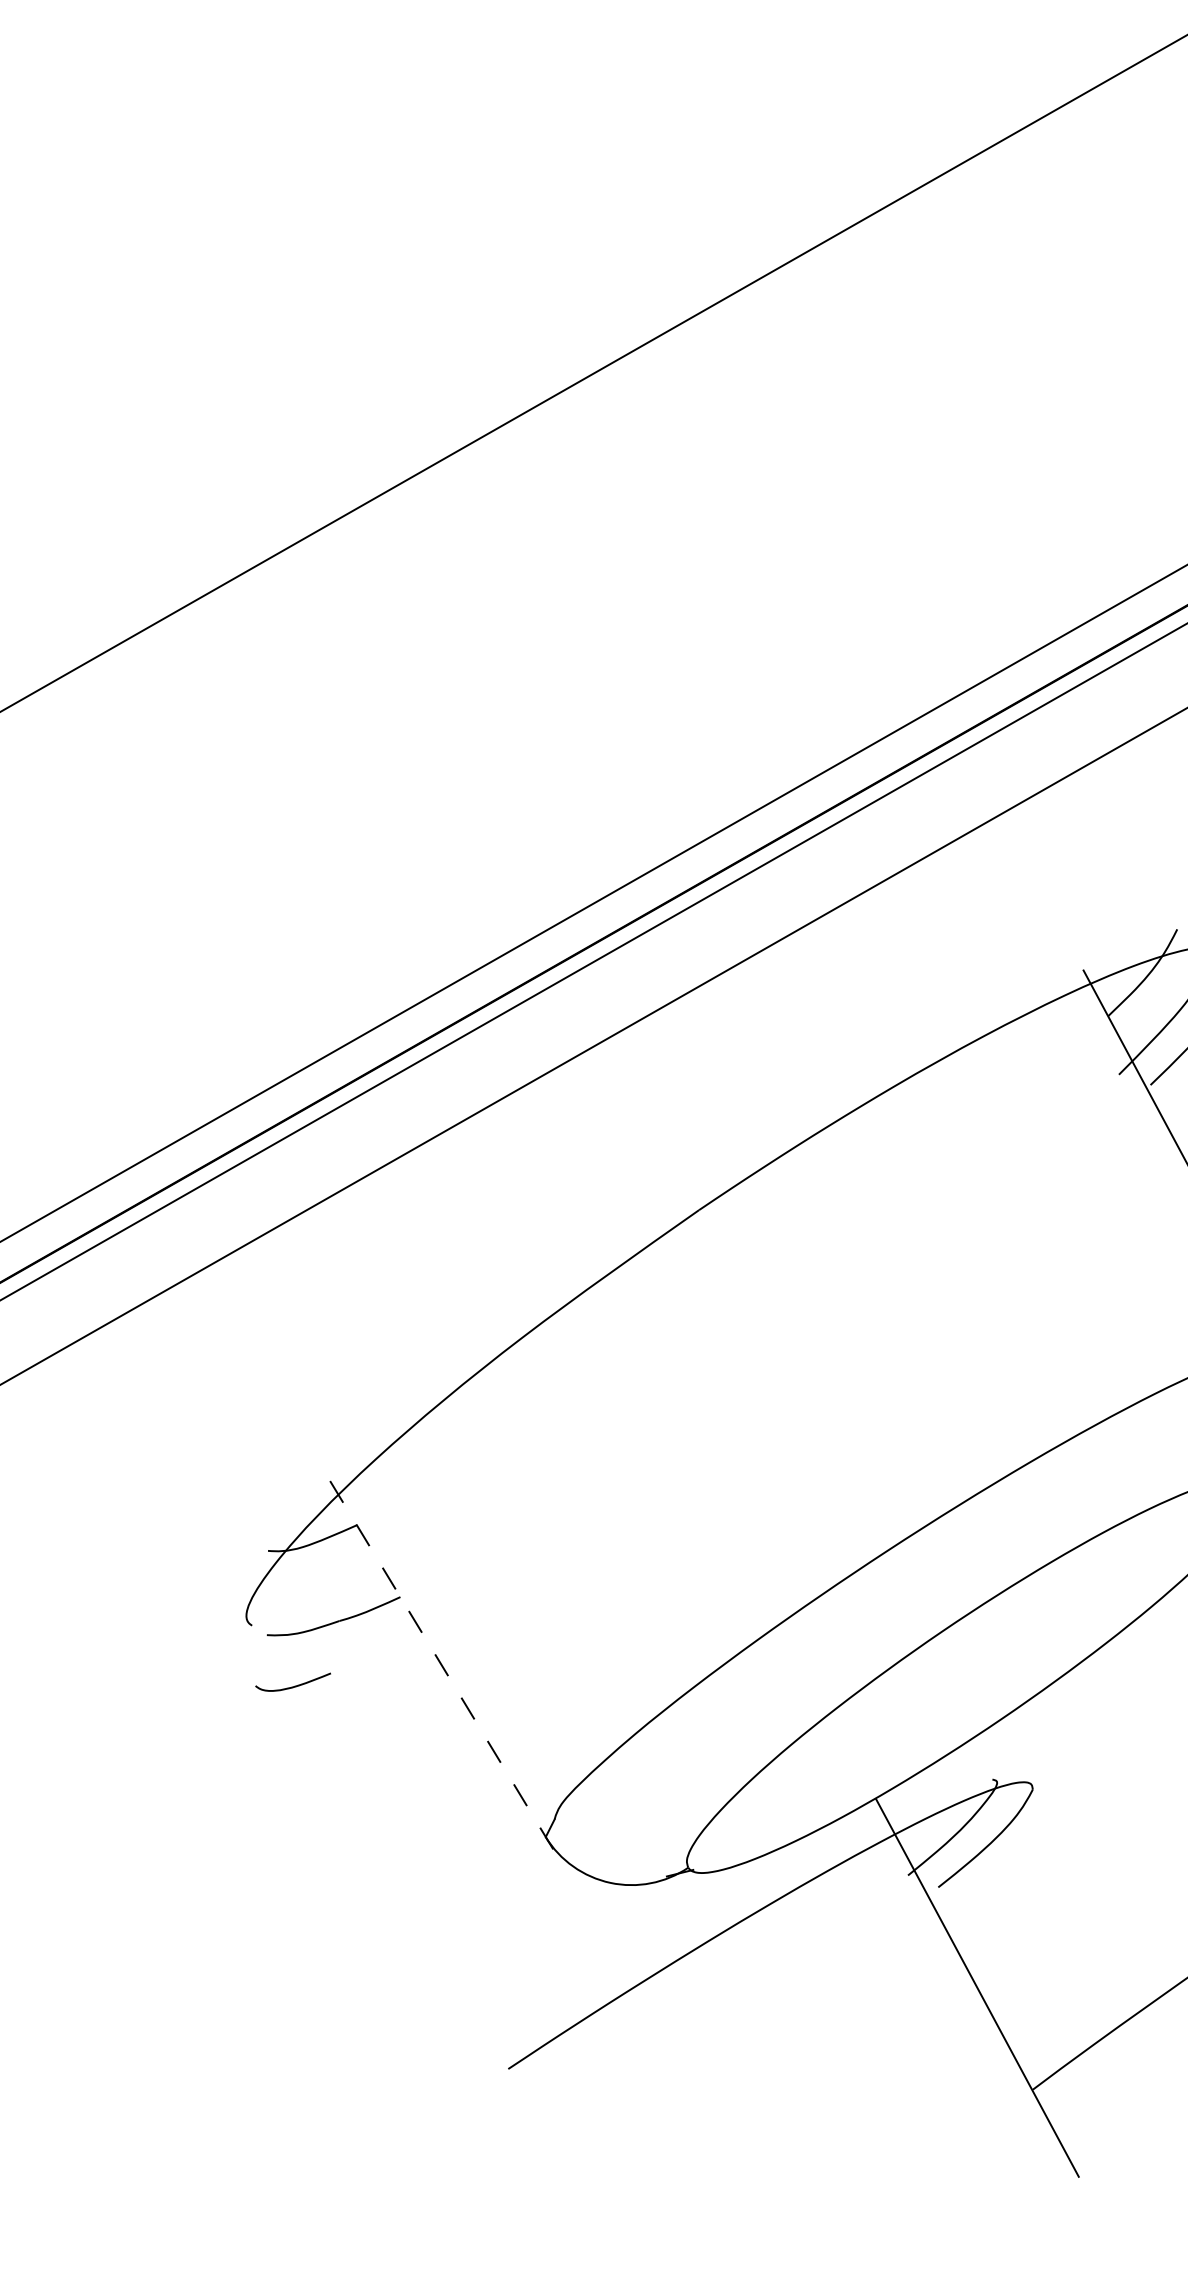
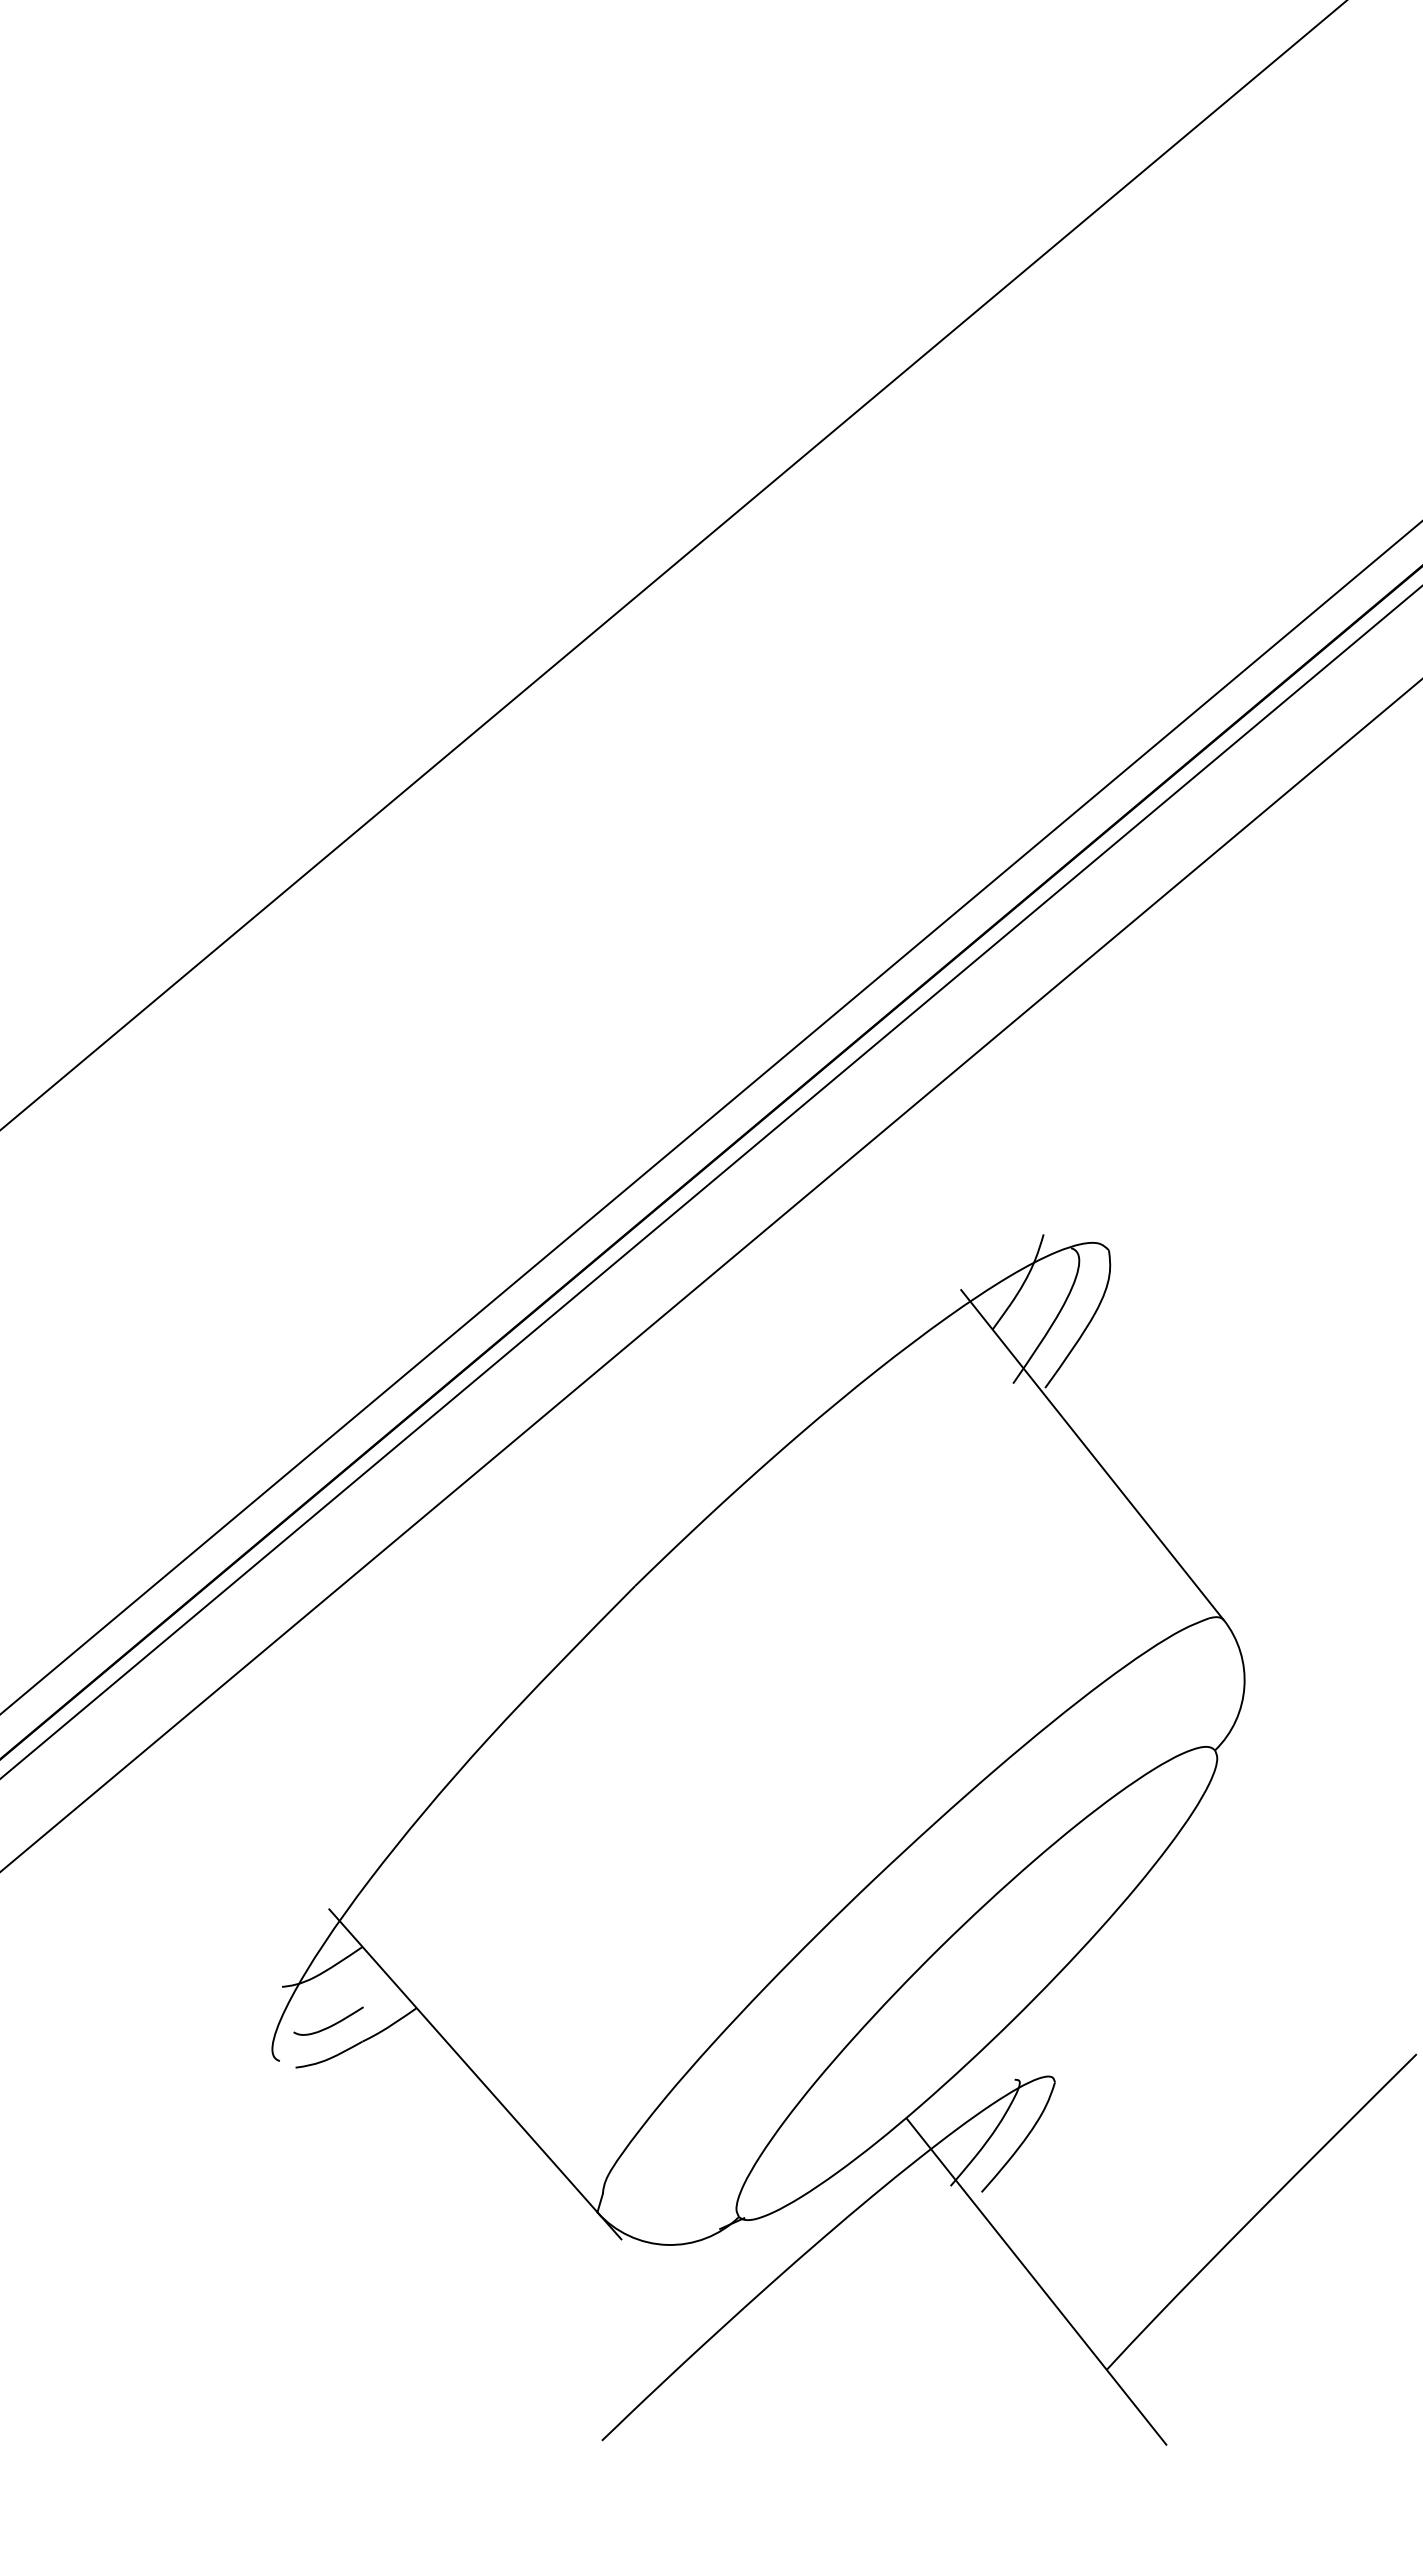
line: (447, 1675) -> (475, 2074), dashed -> solid
curve: (294, 1685) -> (330, 2025), moved

